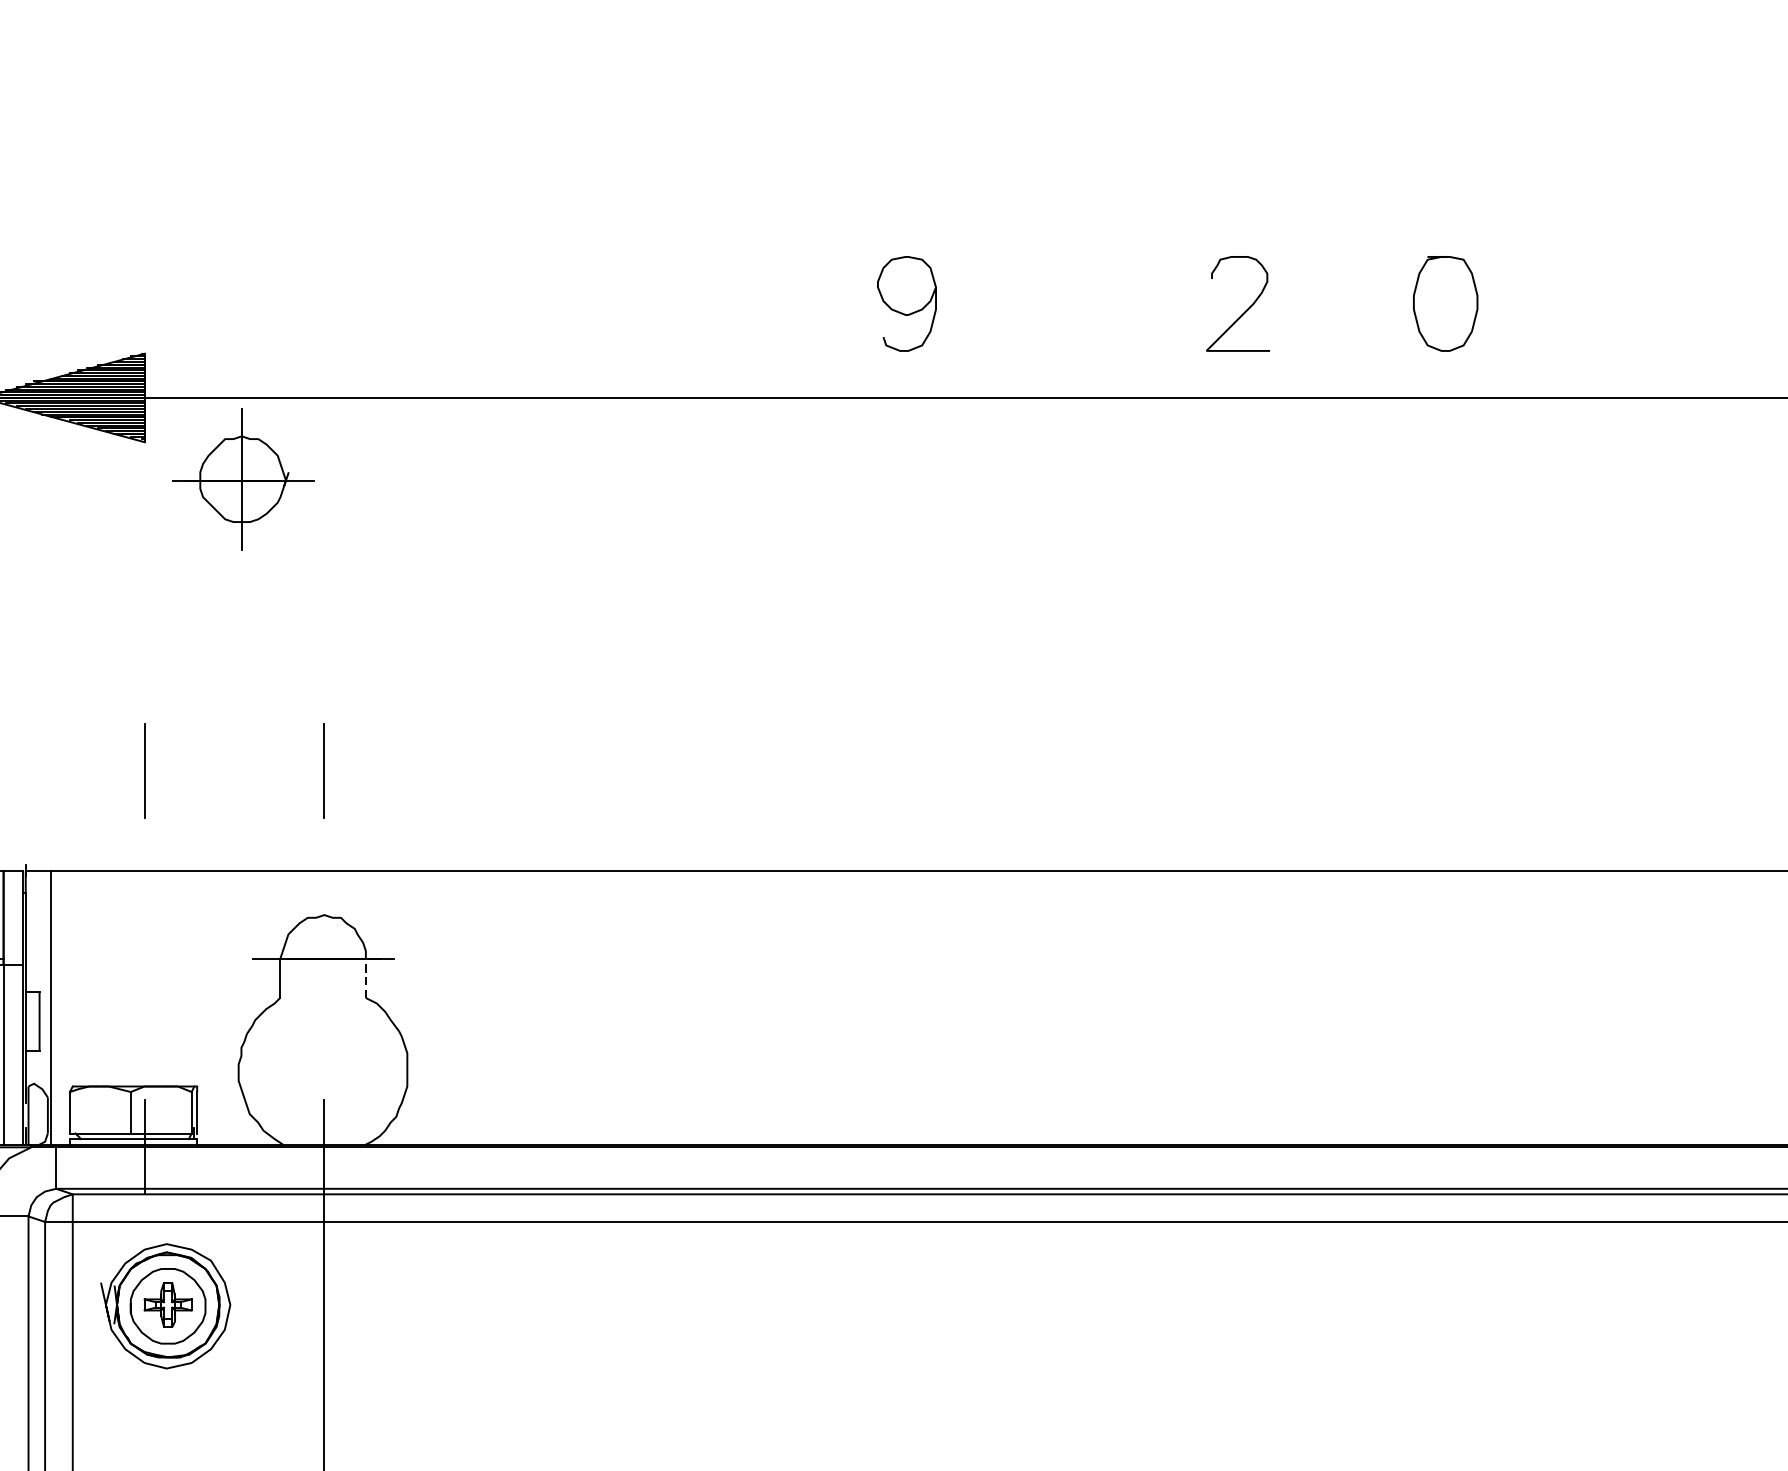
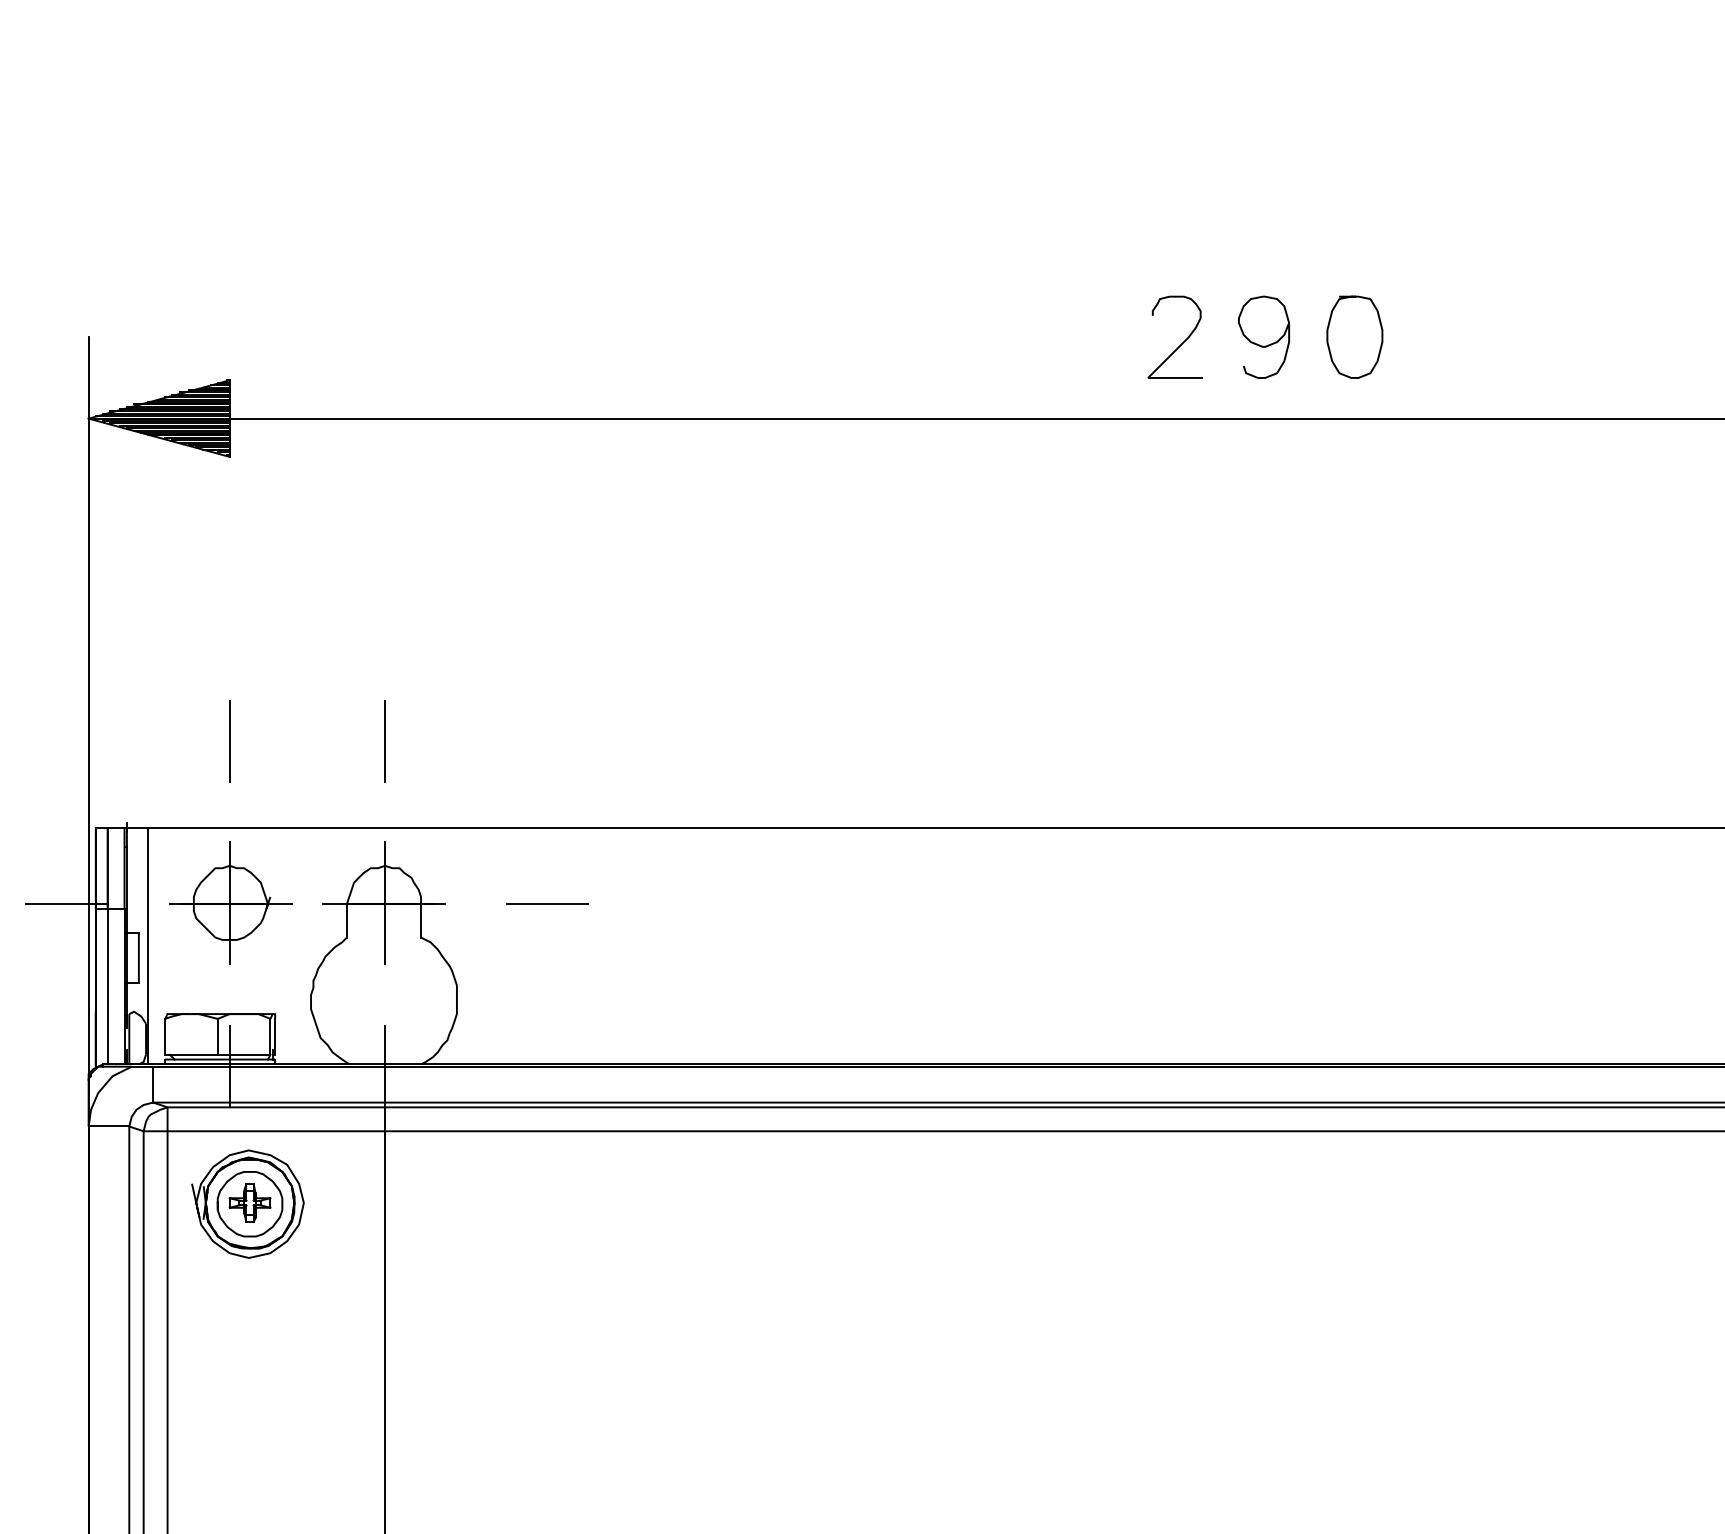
curve: (901, 312) -> (1259, 344), moved
part: (242, 478) -> (230, 902), moved
line: (324, 957) -> (385, 902), added
line: (512, 959) -> (547, 904), added
line: (366, 978) -> (421, 920), dashed -> solid

